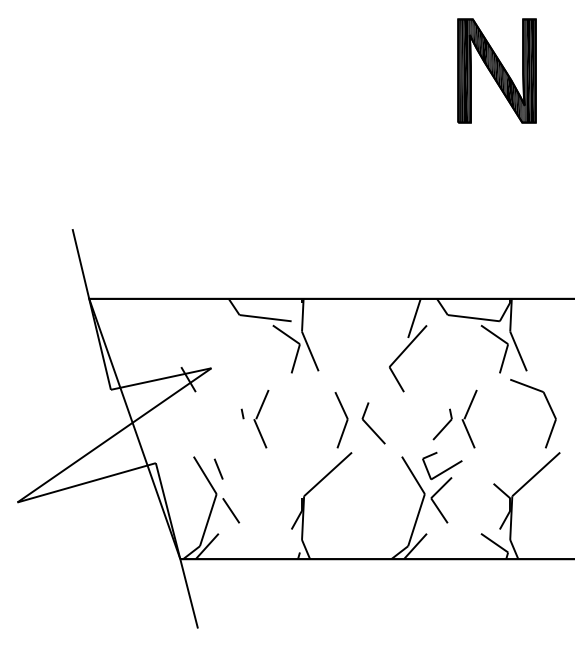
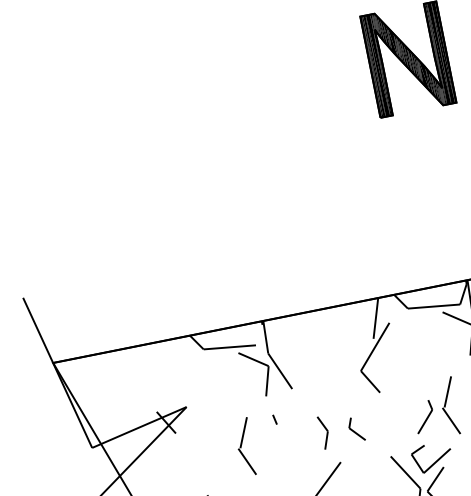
part: (242, 413) -> (274, 419), moved
part: (341, 420) -> (324, 432), size x0.6
part: (373, 423) -> (356, 429), size x0.6

